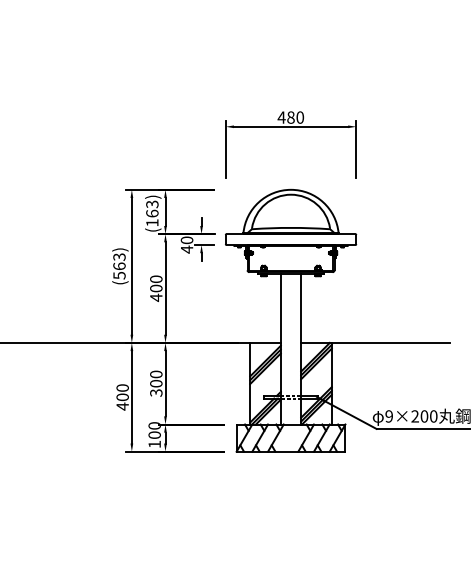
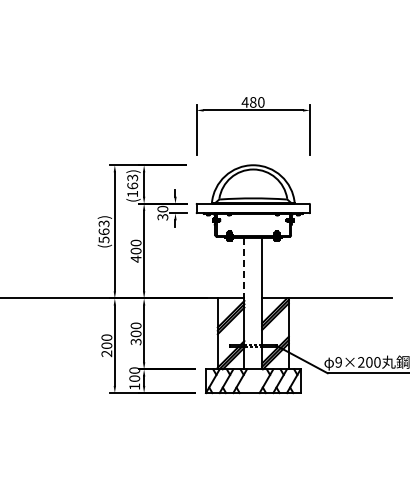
text: (186, 248) -> (162, 216), 40 -> 30
line: (280, 308) -> (244, 268), solid -> dashed
text: (122, 406) -> (106, 353), 400 -> 200

